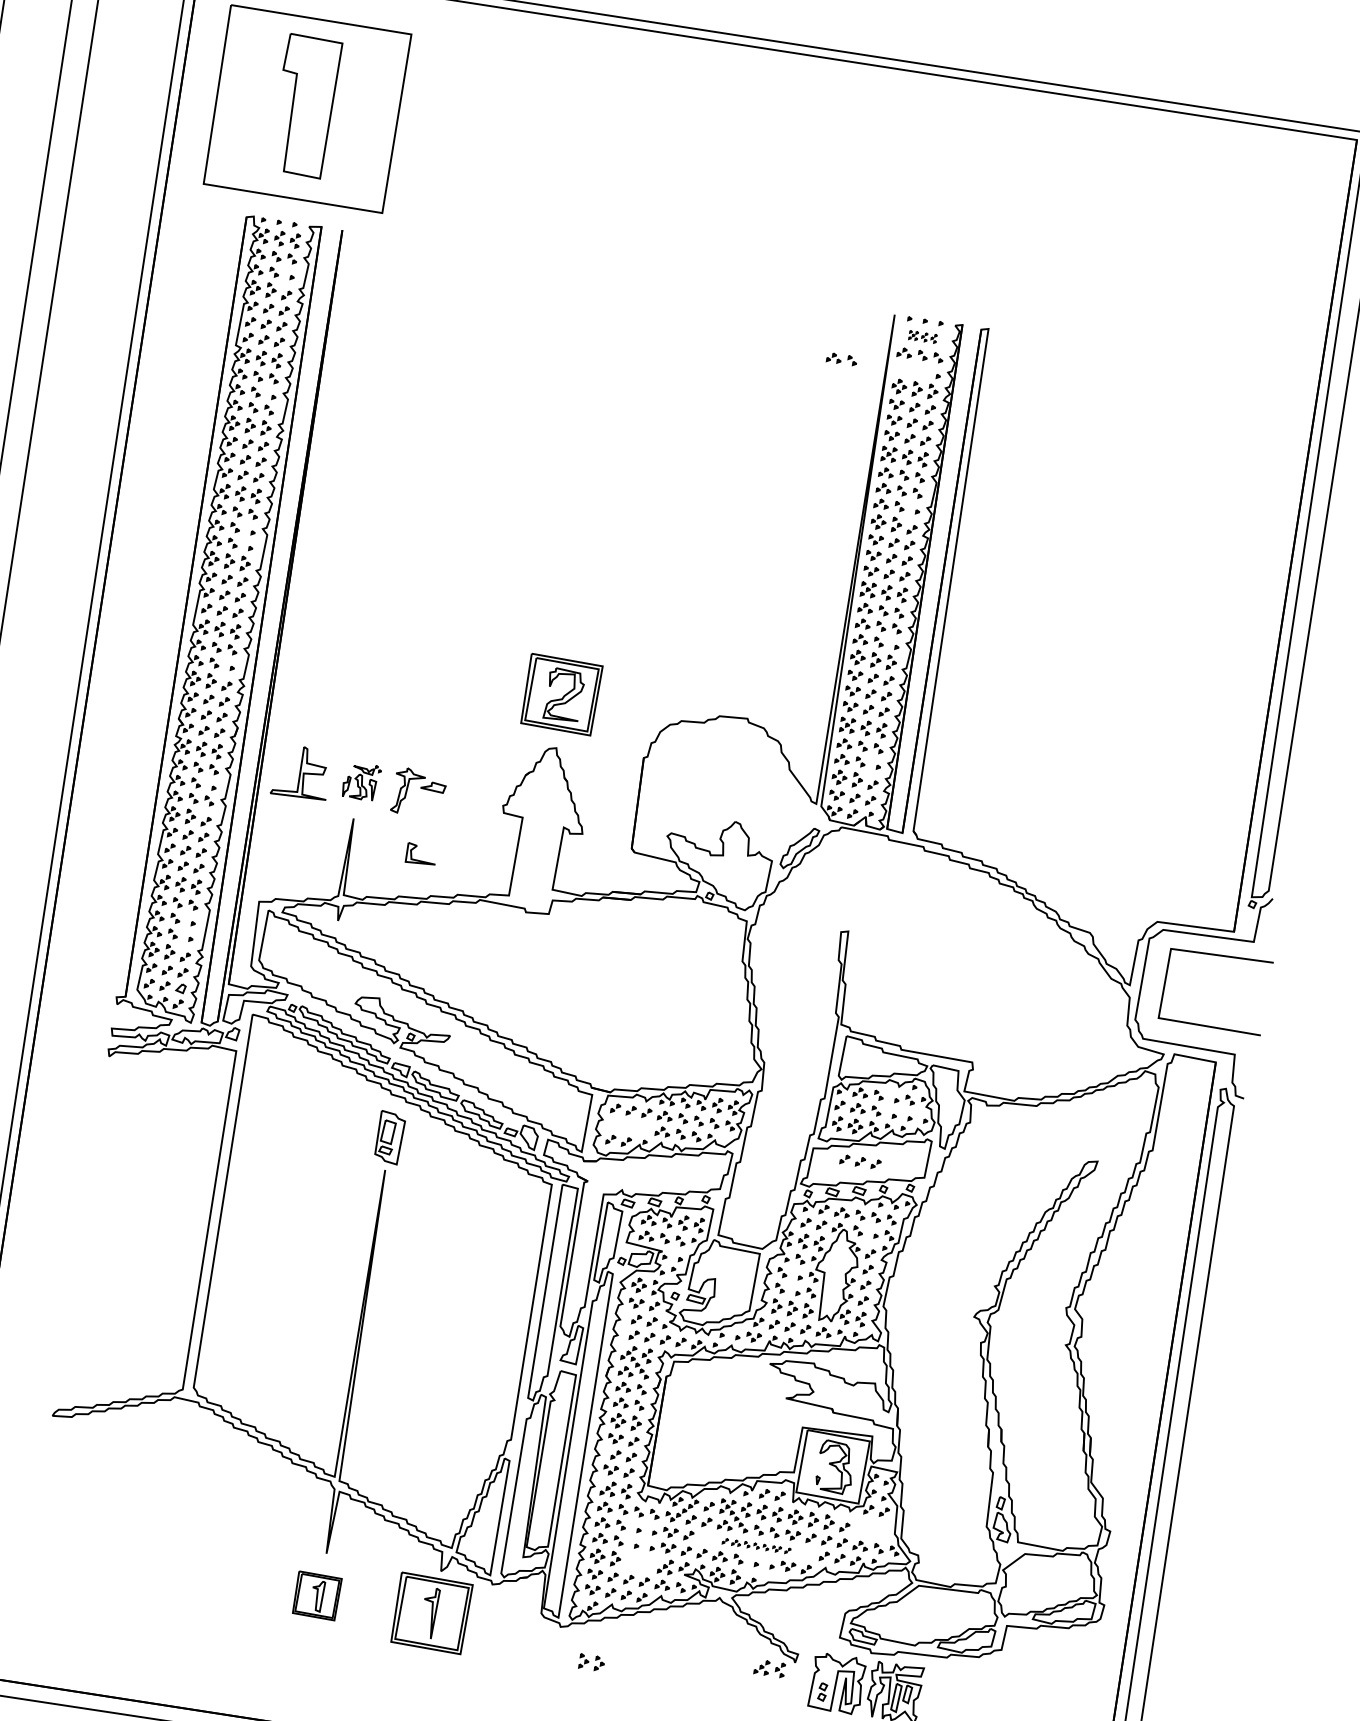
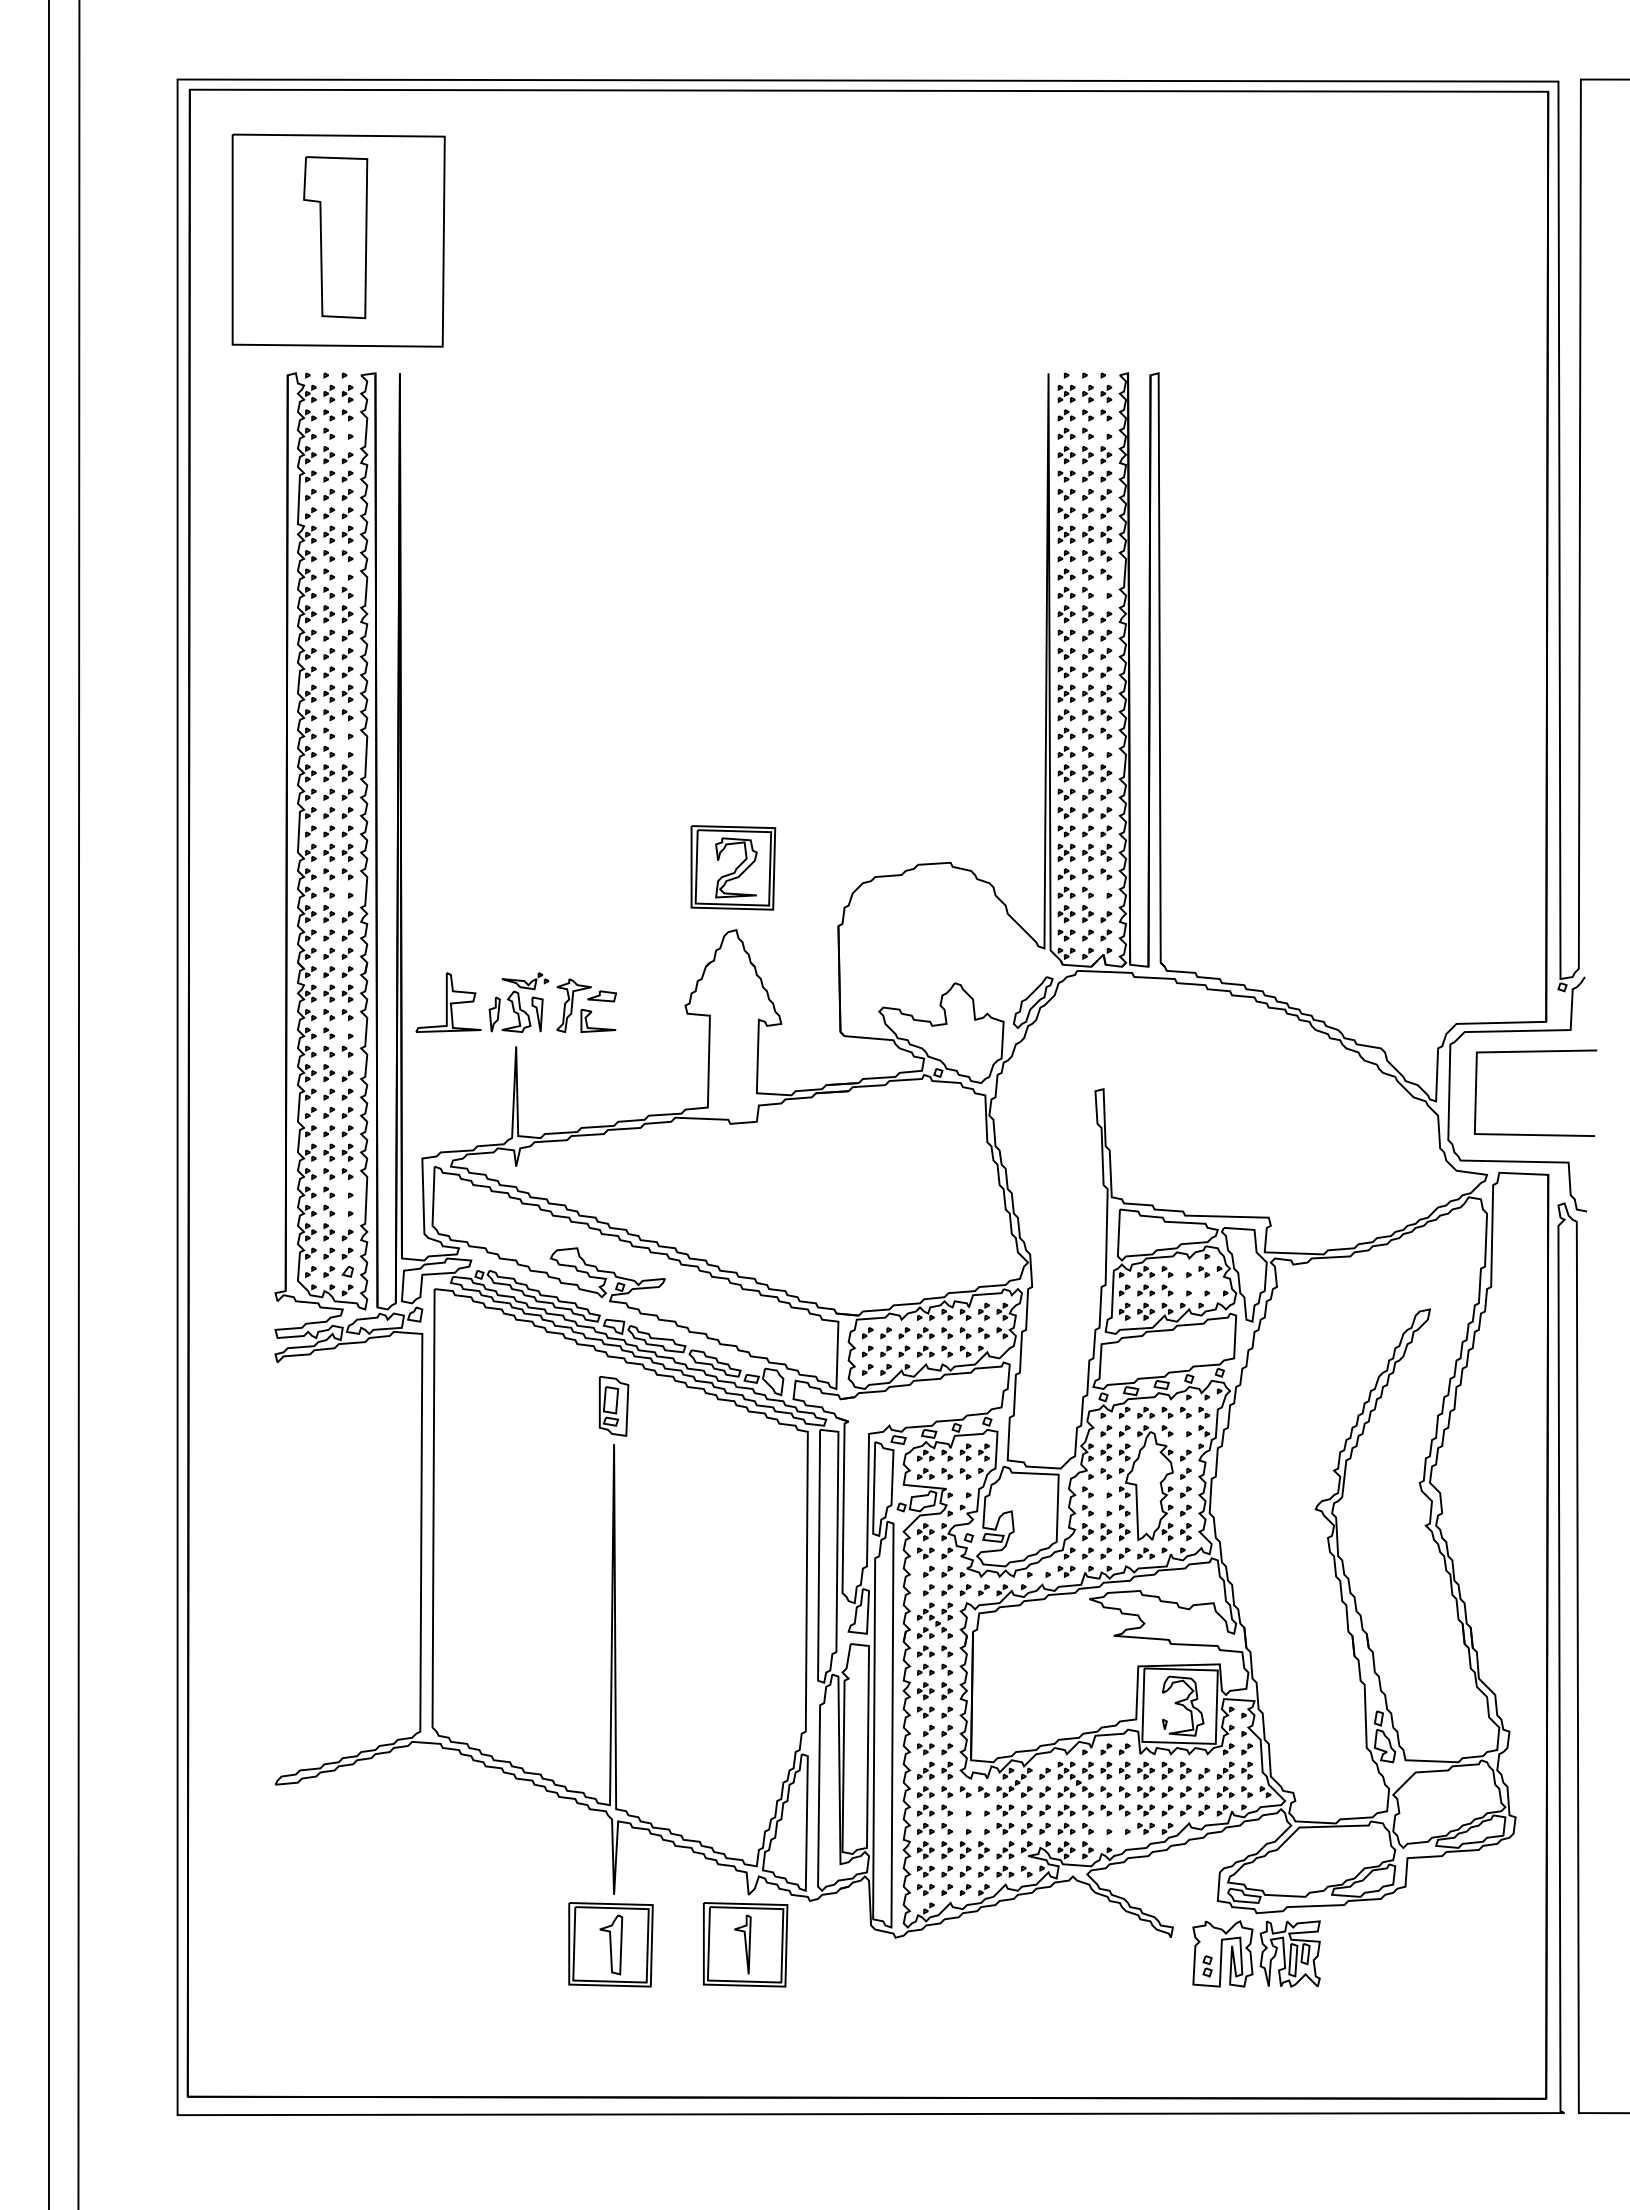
part: (922, 336) -> (1084, 393), size x1.67
part: (841, 359) -> (1075, 433), moved
part: (361, 781) -> (518, 1002), size x1.43
part: (420, 860) -> (598, 1027), moved
part: (860, 1162) -> (886, 1351), moved
part: (756, 1546) -> (1106, 1810), size x1.67
part: (317, 1595) -> (610, 1944), size x1.67
part: (591, 1662) -> (974, 1850), moved
part: (769, 1668) -> (1234, 1770), moved

